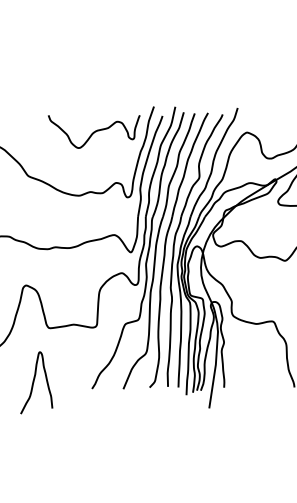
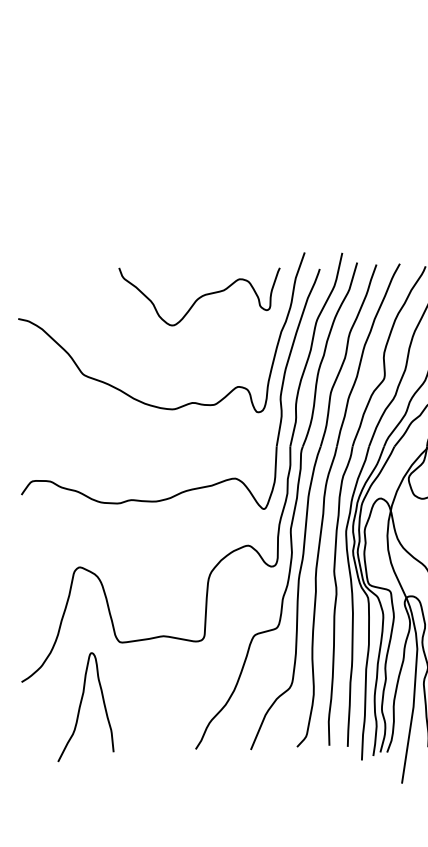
curve: (34, 382) -> (82, 706), moved

